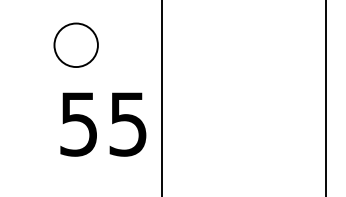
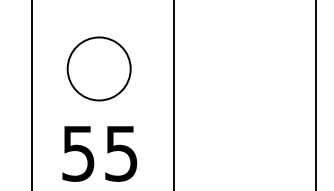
circle: (75, 44) -> (98, 68), size x1.67
text: (103, 124) -> (99, 153), moved

